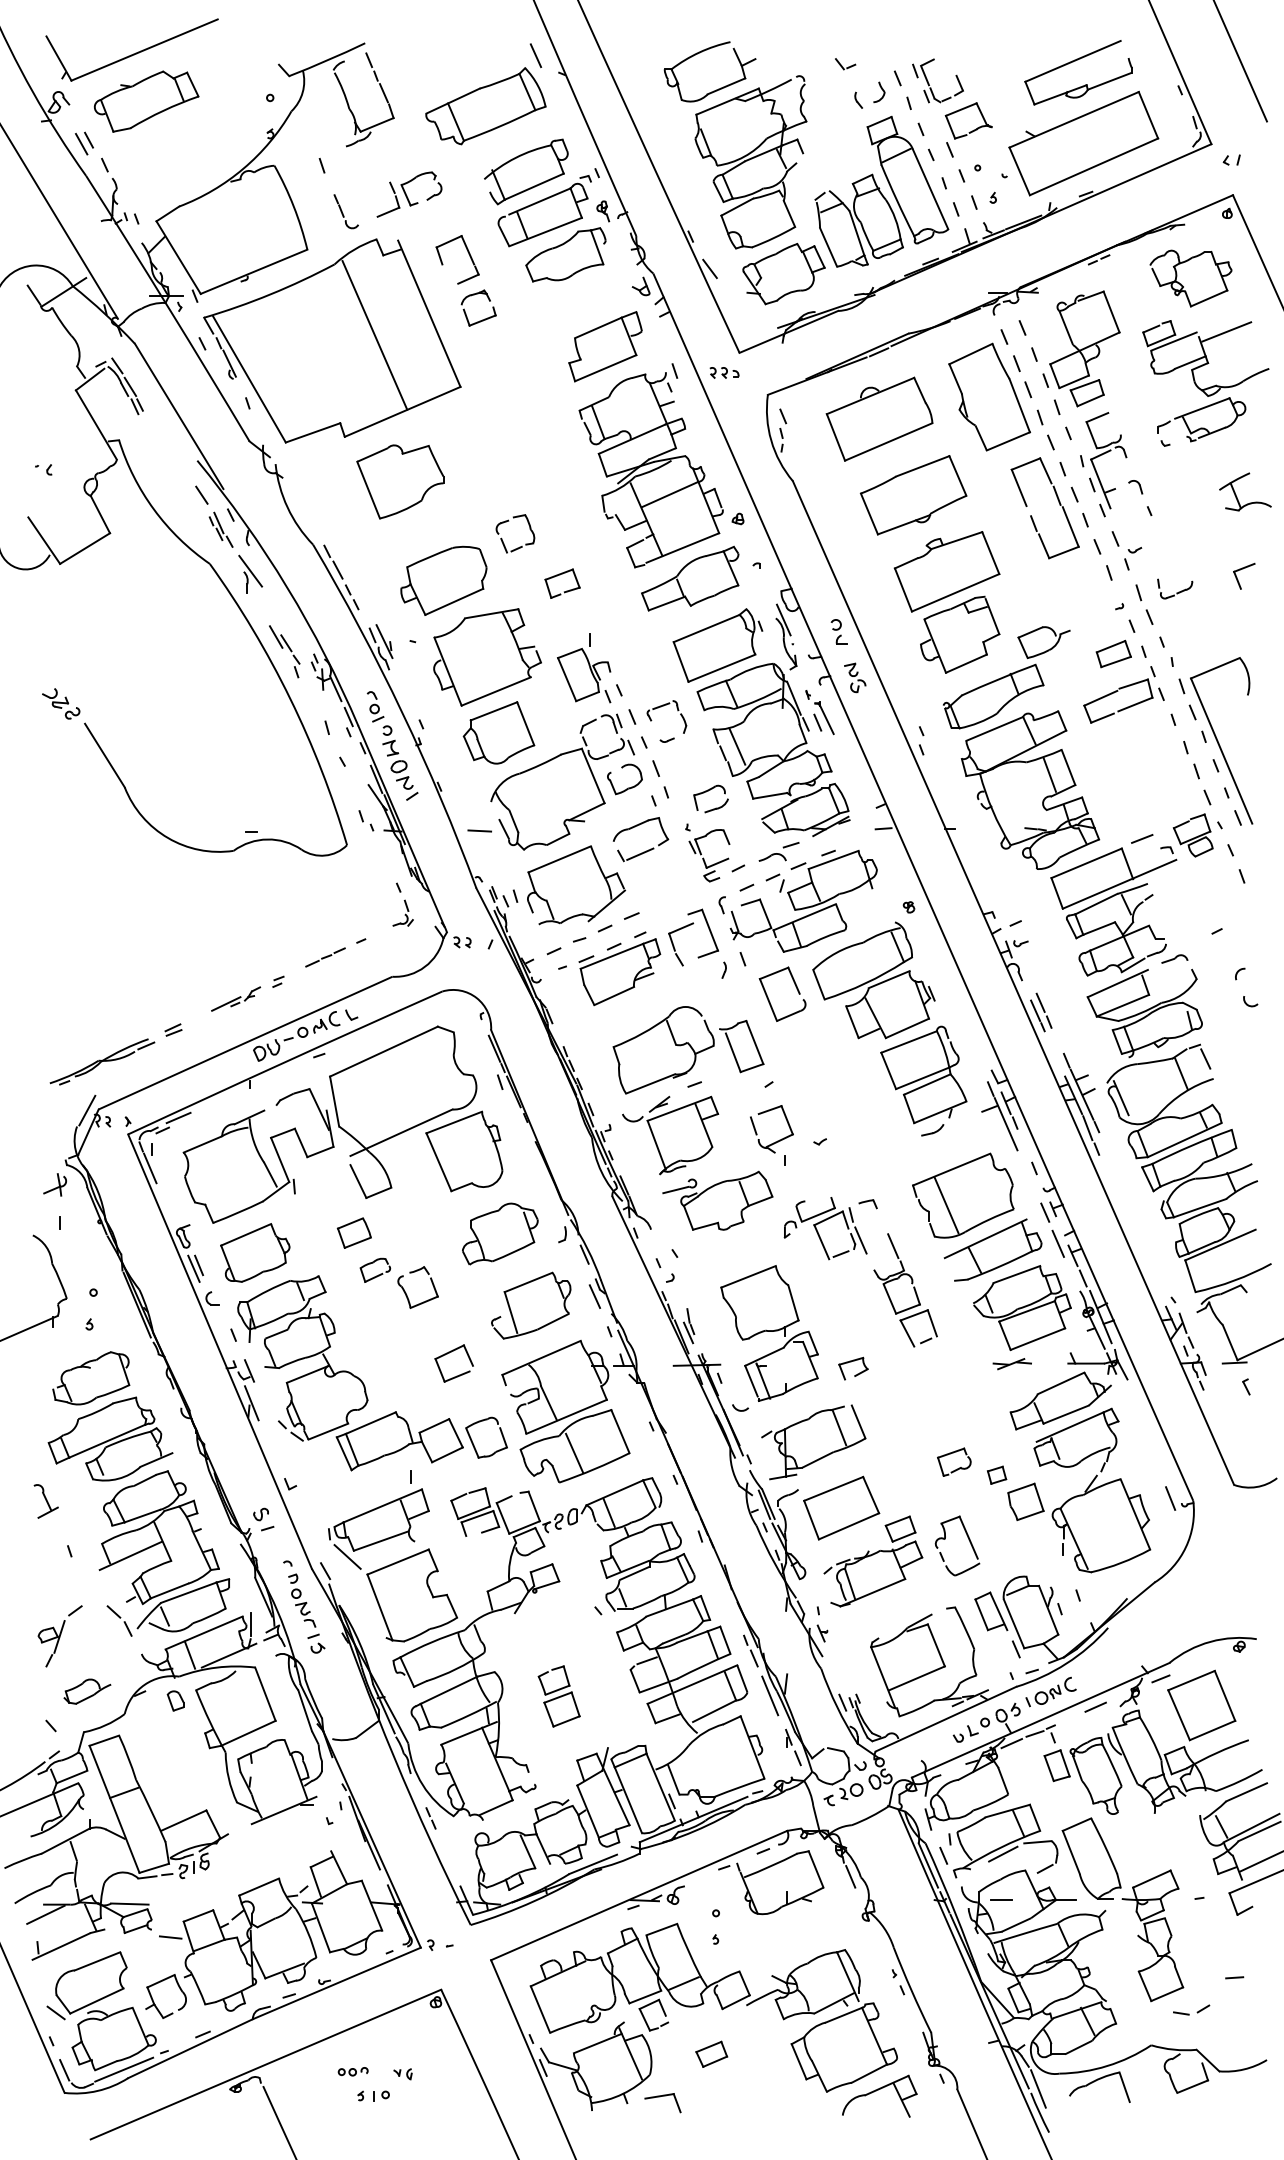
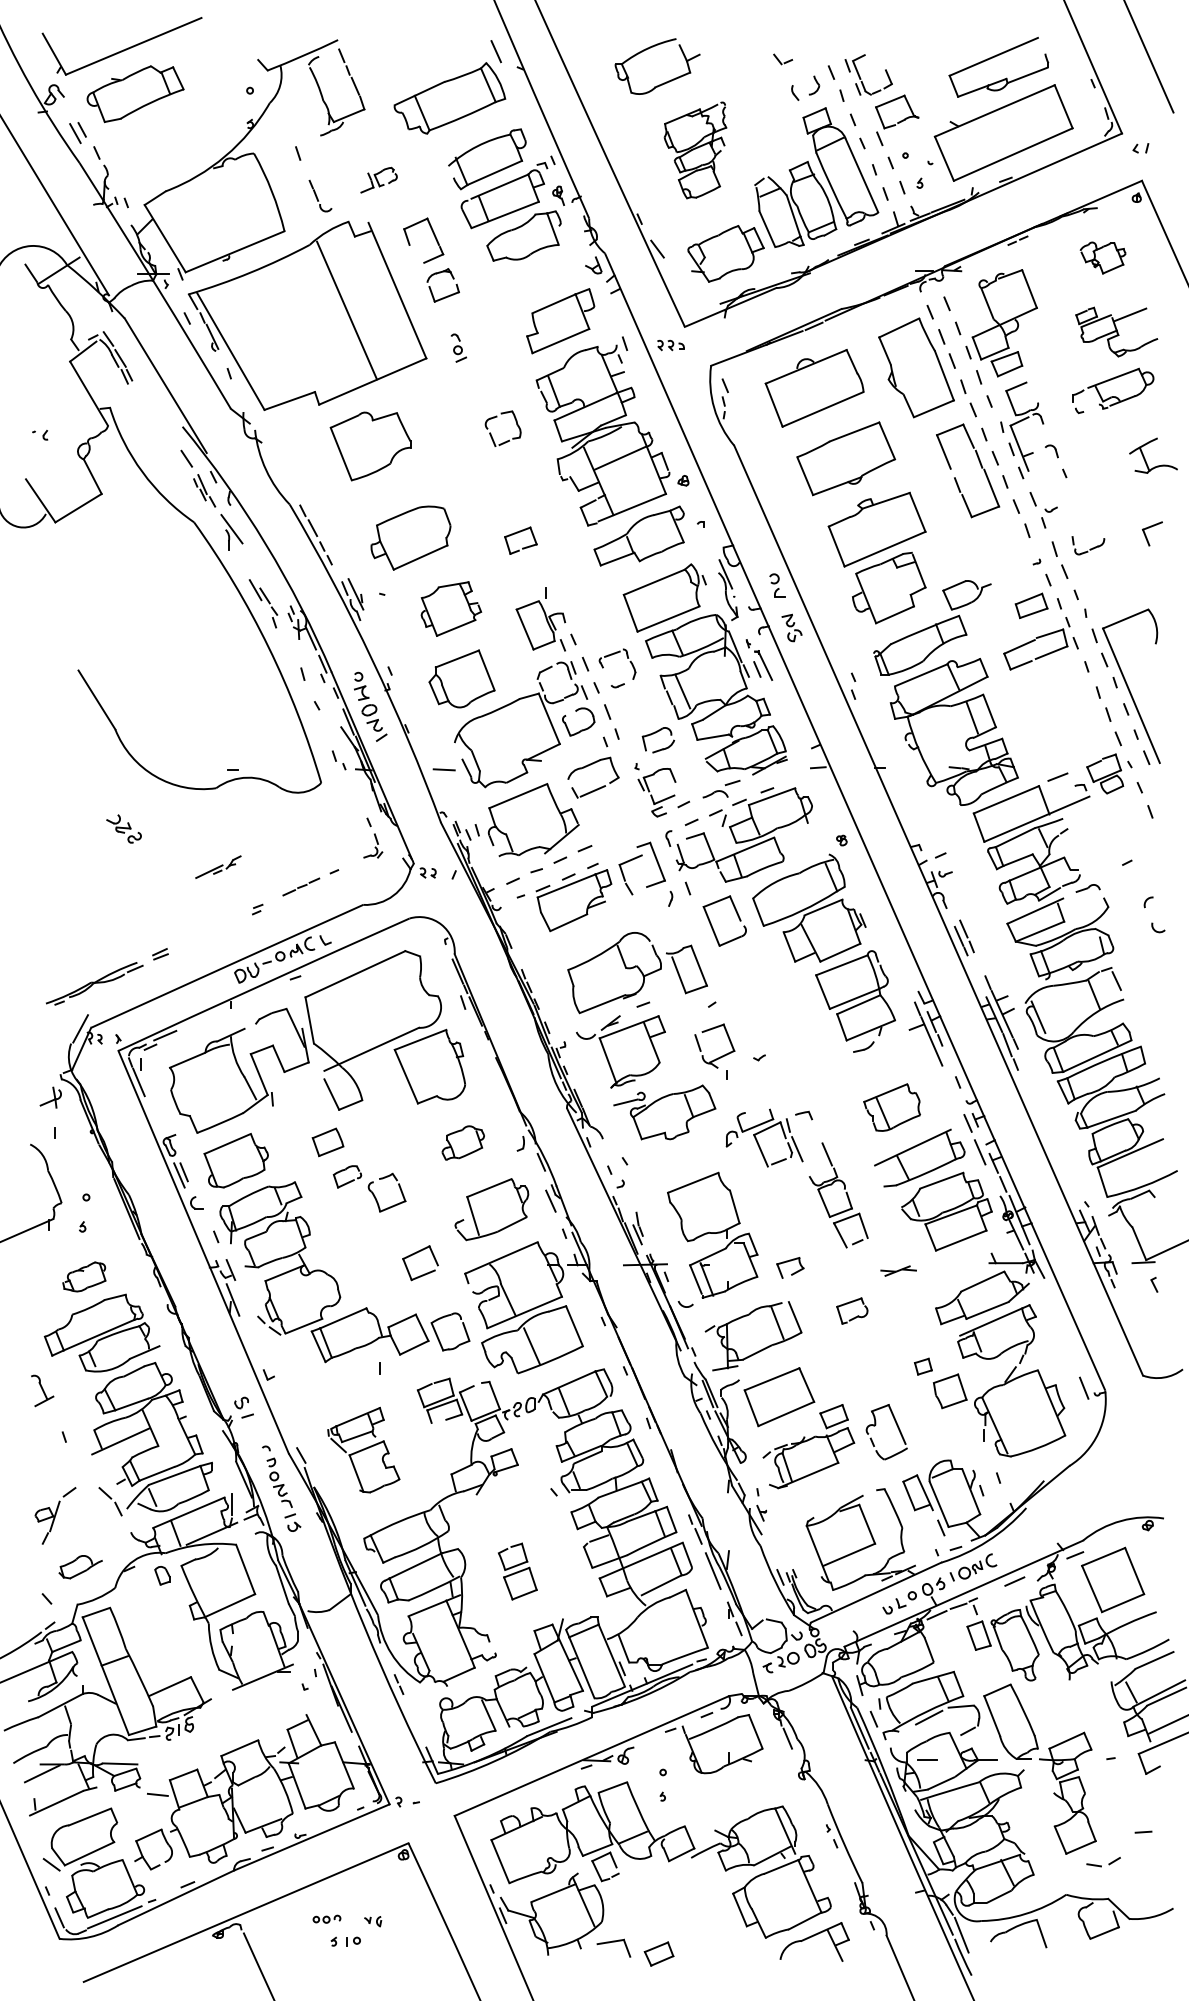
part: (750, 162) -> (695, 150), size x0.6
part: (409, 194) -> (379, 180), size x0.6
part: (1190, 278) -> (1102, 257), size x0.6
part: (1205, 358) -> (1116, 332), size x0.7
part: (509, 521) -> (497, 417), moved
part: (487, 657) -> (451, 609), size x0.6
part: (61, 703) -> (124, 828), moved
part: (375, 706) -> (458, 347), moved
part: (236, 998) -> (218, 866), moved
part: (963, 1195) -> (892, 1107), size x0.6
part: (500, 1233) -> (463, 1142), size x0.6
part: (1011, 1364) -> (897, 1271), moved
part: (91, 1378) -> (84, 1277), size x0.6
part: (957, 1468) -> (855, 1316), moved
part: (392, 1565) -> (363, 1450), size x0.6
part: (711, 2053) -> (658, 1953), moved

